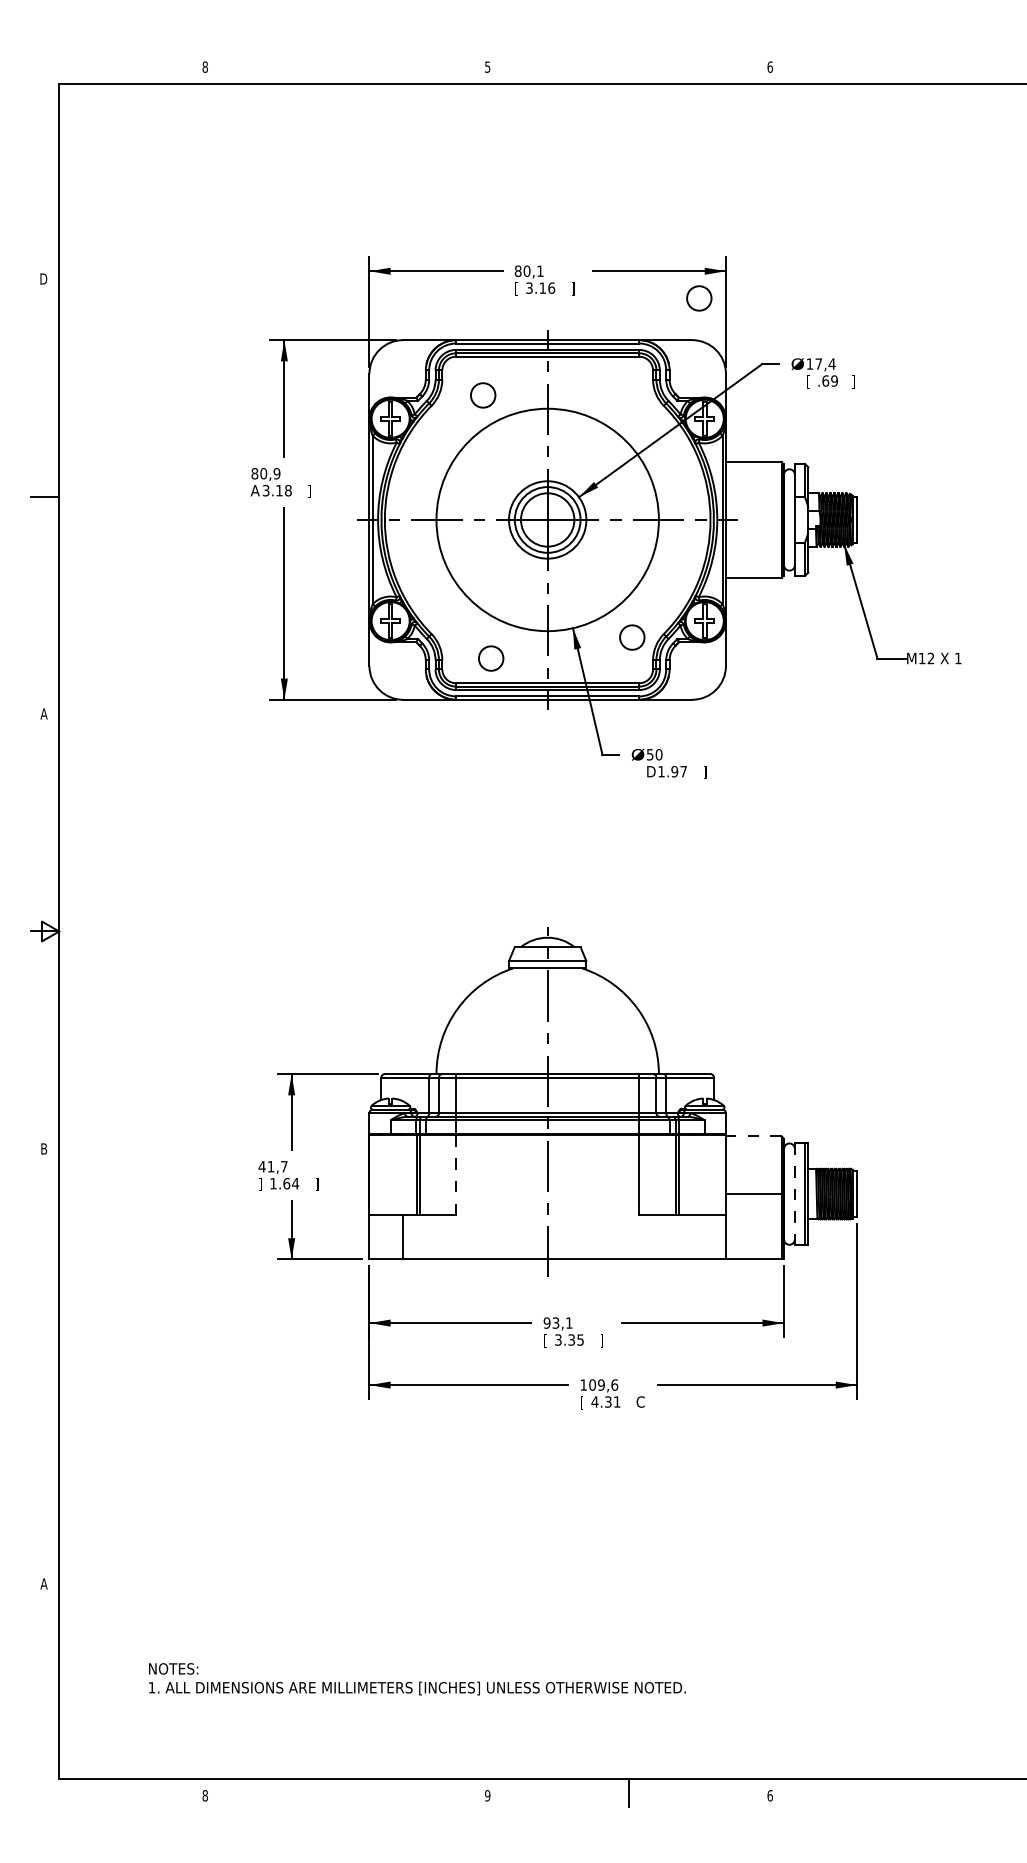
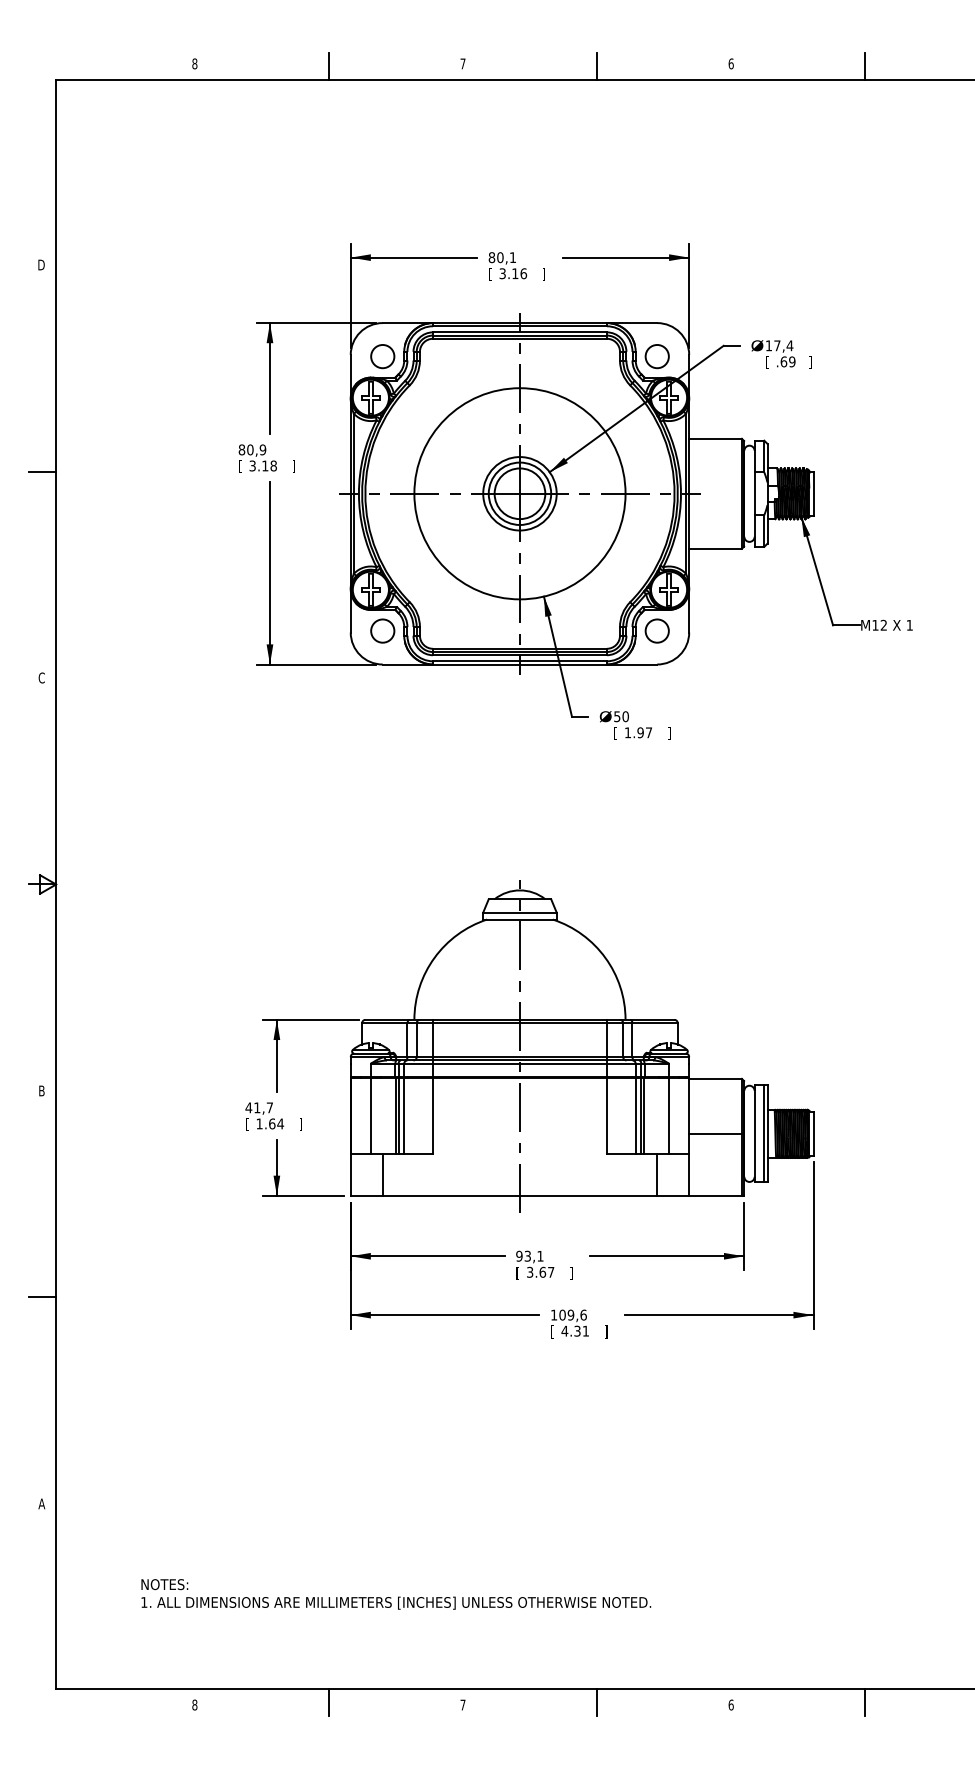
text: (487, 66) -> (462, 63), 5 -> 7
line: (346, 69) -> (328, 66), added
line: (628, 69) -> (596, 66), added
line: (911, 69) -> (865, 66), added
circle: (699, 298) -> (657, 356), moved
circle: (483, 395) -> (383, 356), moved
text: (254, 491) -> (241, 466), A -> [
circle: (632, 637) -> (657, 631), moved
circle: (491, 658) -> (383, 631), moved
text: (43, 713) -> (41, 677), A -> C
text: (651, 772) -> (618, 733), D -> [
line: (753, 1136) -> (715, 1079), dashed -> solid
line: (390, 1174) -> (370, 1115), added
line: (425, 1174) -> (403, 1115), added
line: (669, 1174) -> (635, 1115), added
line: (704, 1174) -> (668, 1115), added
line: (456, 1175) -> (433, 1116), dashed -> solid
text: (260, 1184) -> (247, 1124), ] -> [
line: (794, 1193) -> (754, 1133), dashed -> solid
line: (692, 1236) -> (657, 1174), added
text: (575, 1339) -> (546, 1271), 3.35 -> 3.67
line: (44, 1366) -> (42, 1297), added
text: (640, 1402) -> (608, 1331), C -> ]
line: (346, 1792) -> (328, 1701), added
line: (911, 1792) -> (865, 1701), added
text: (487, 1795) -> (462, 1704), 9 -> 7

